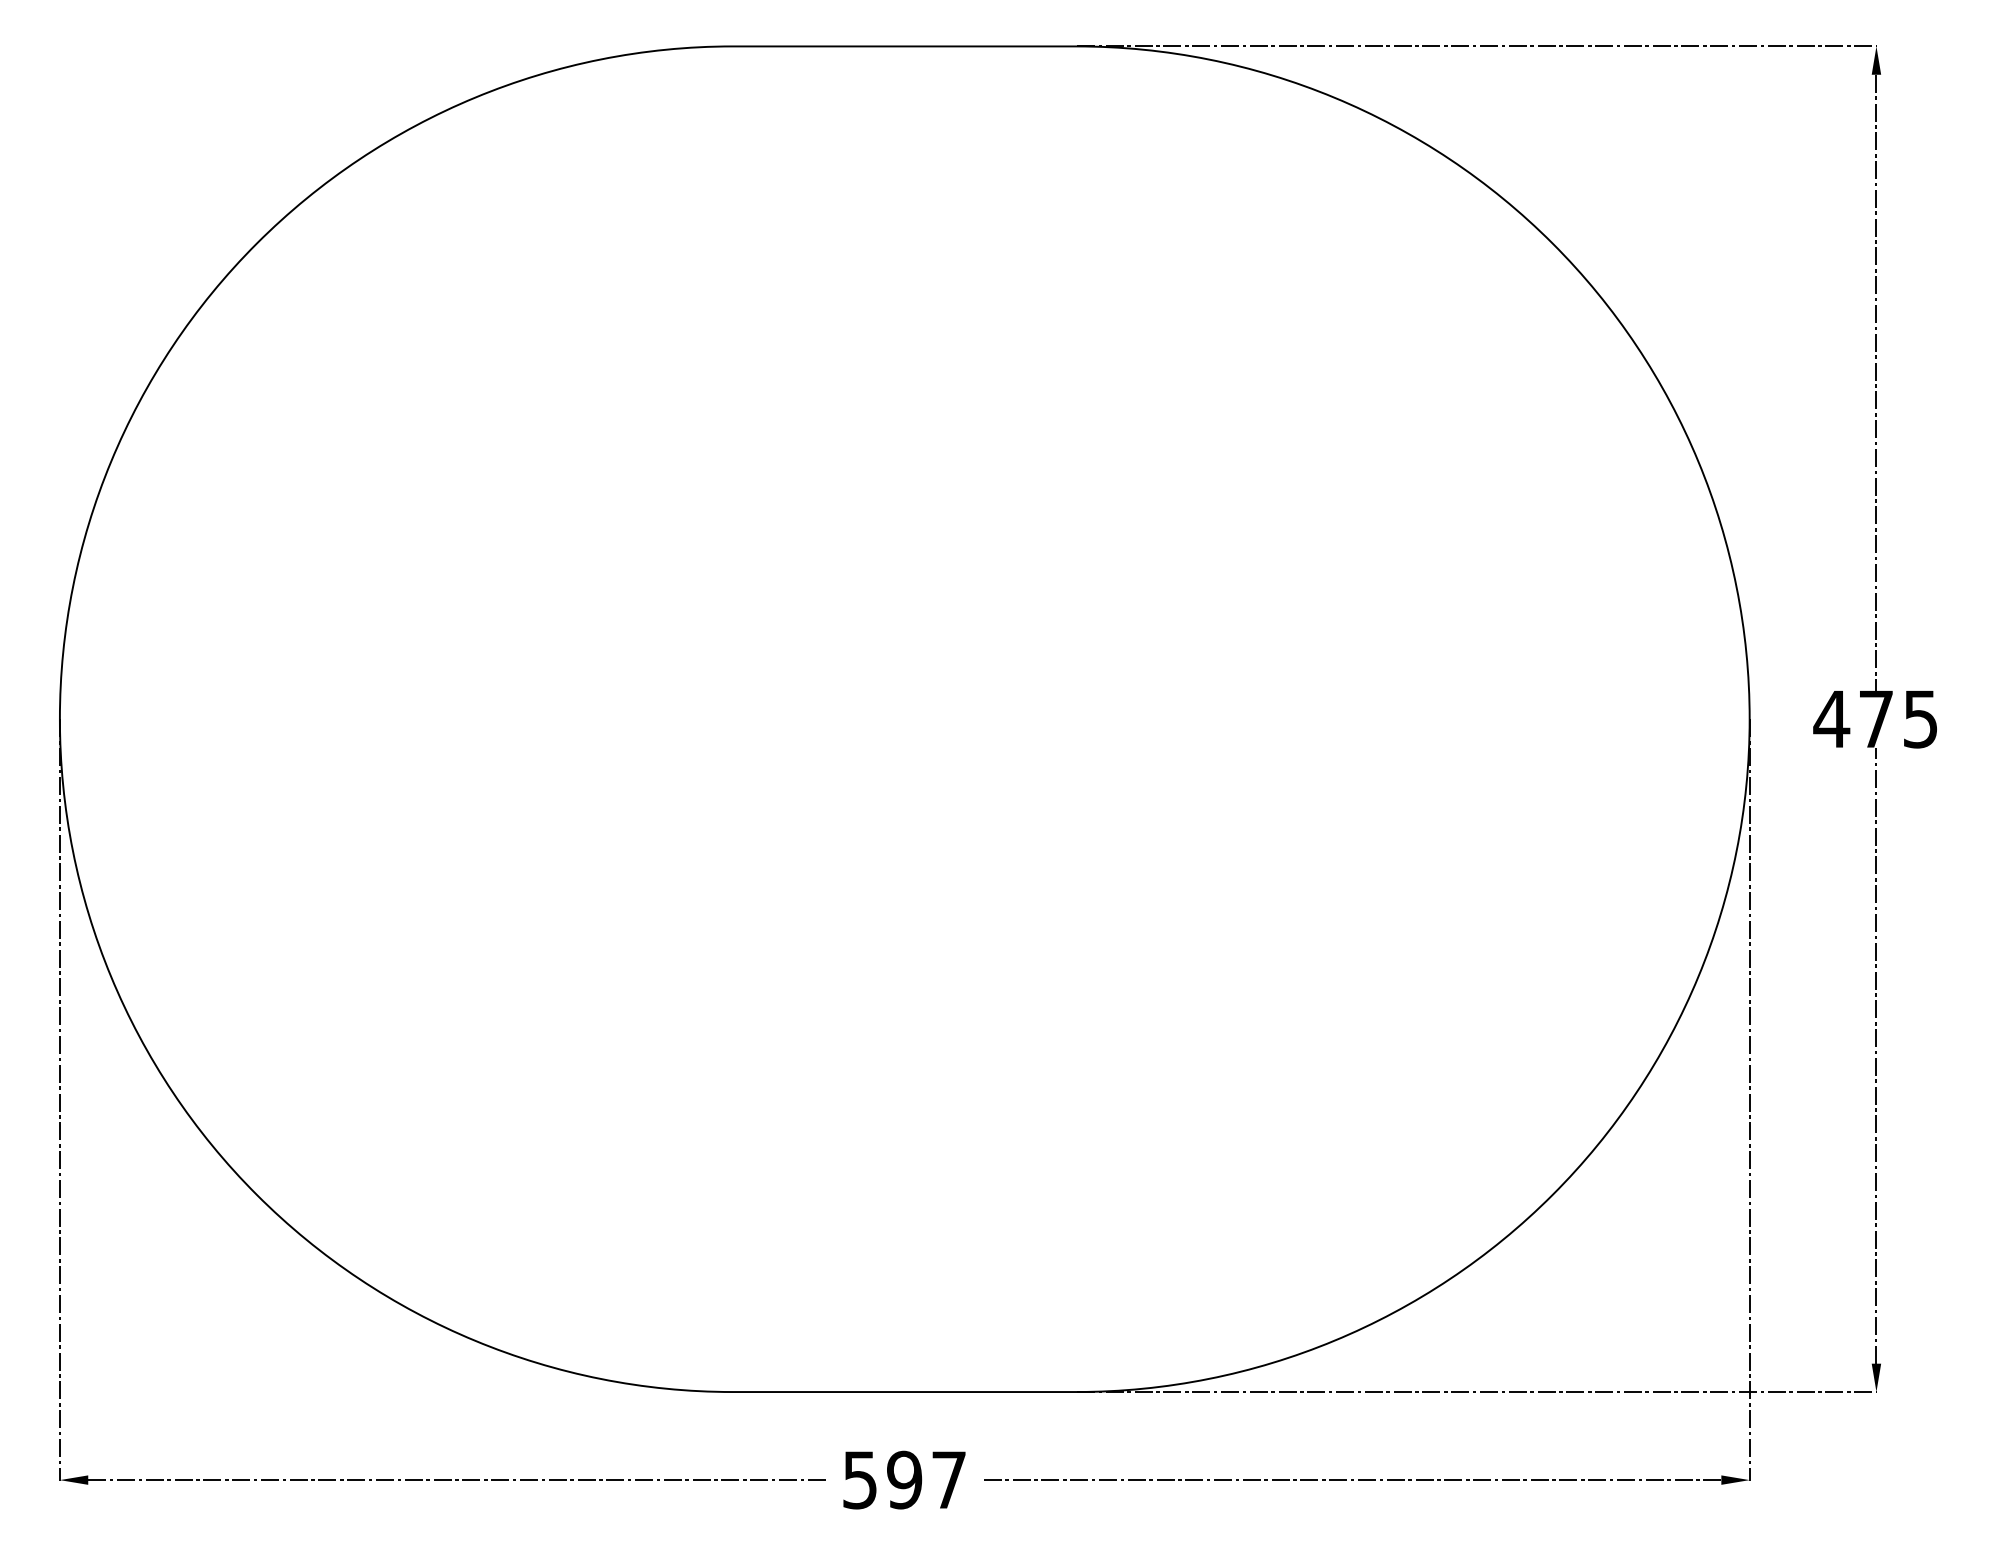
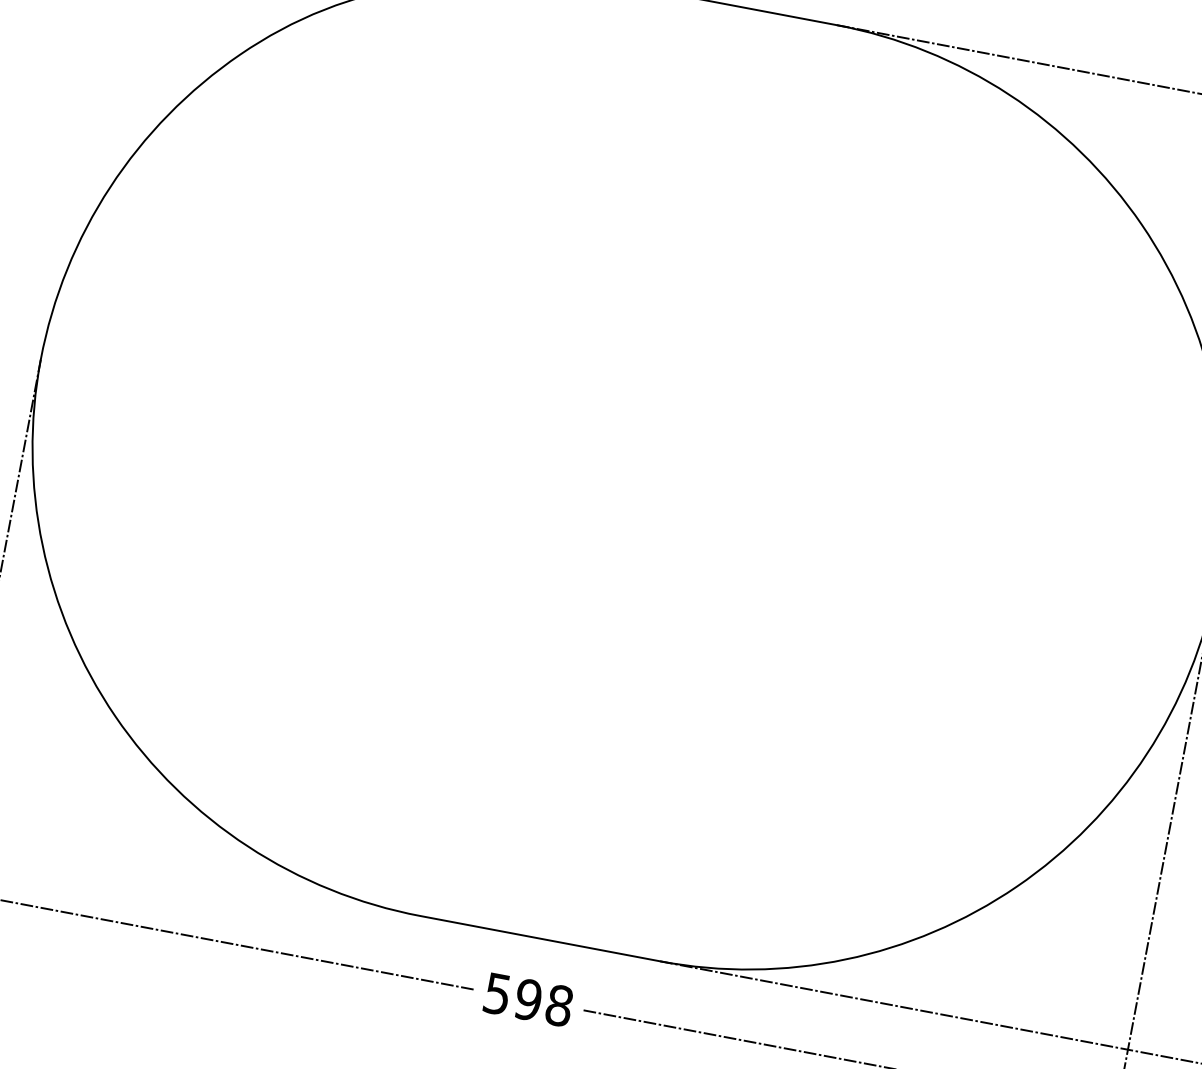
text: (948, 1479) -> (559, 1005), 597 -> 598

